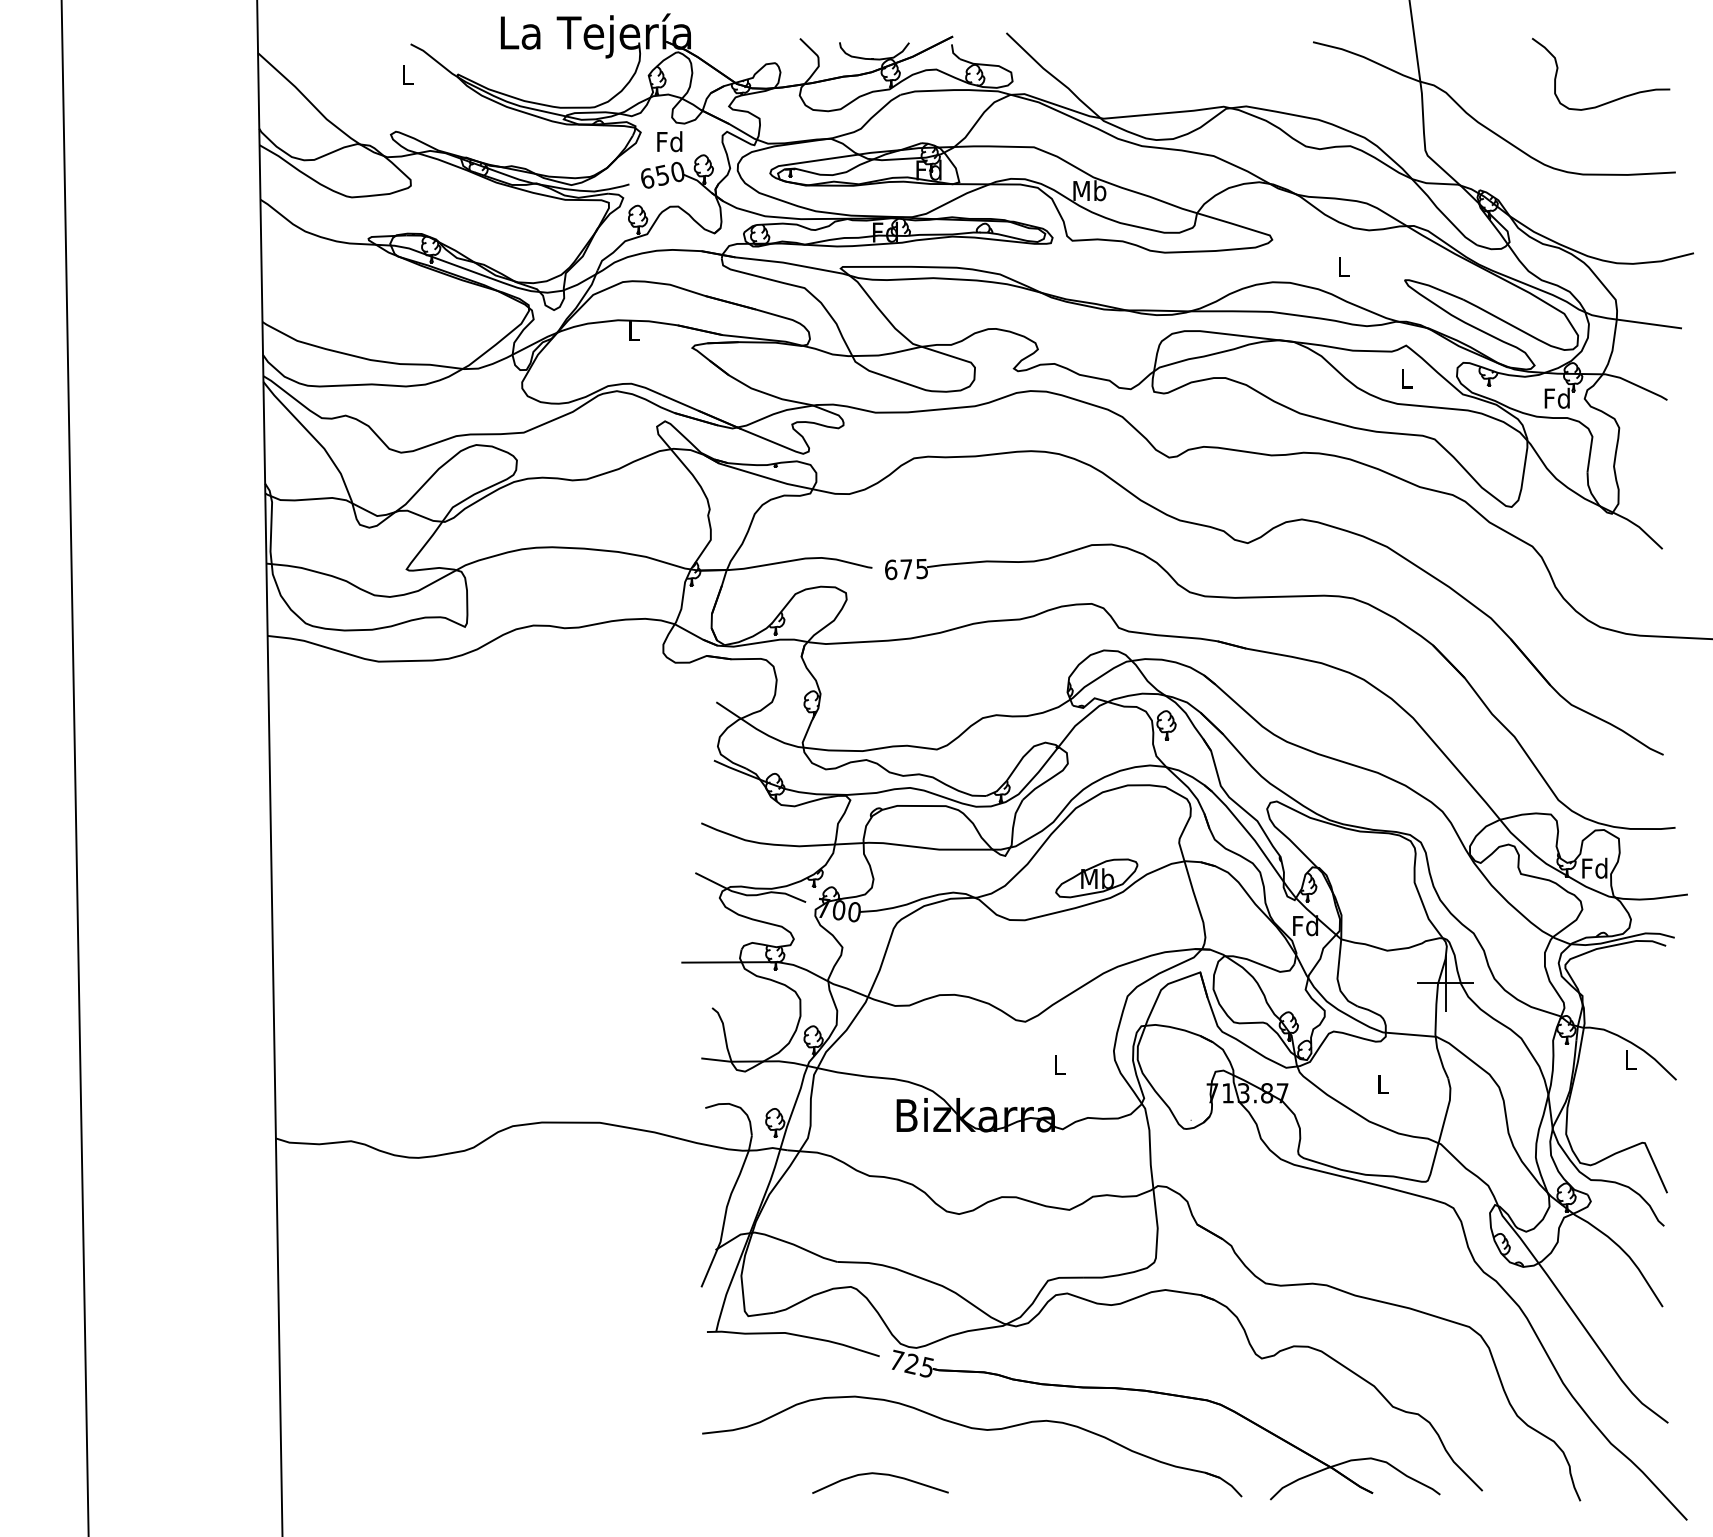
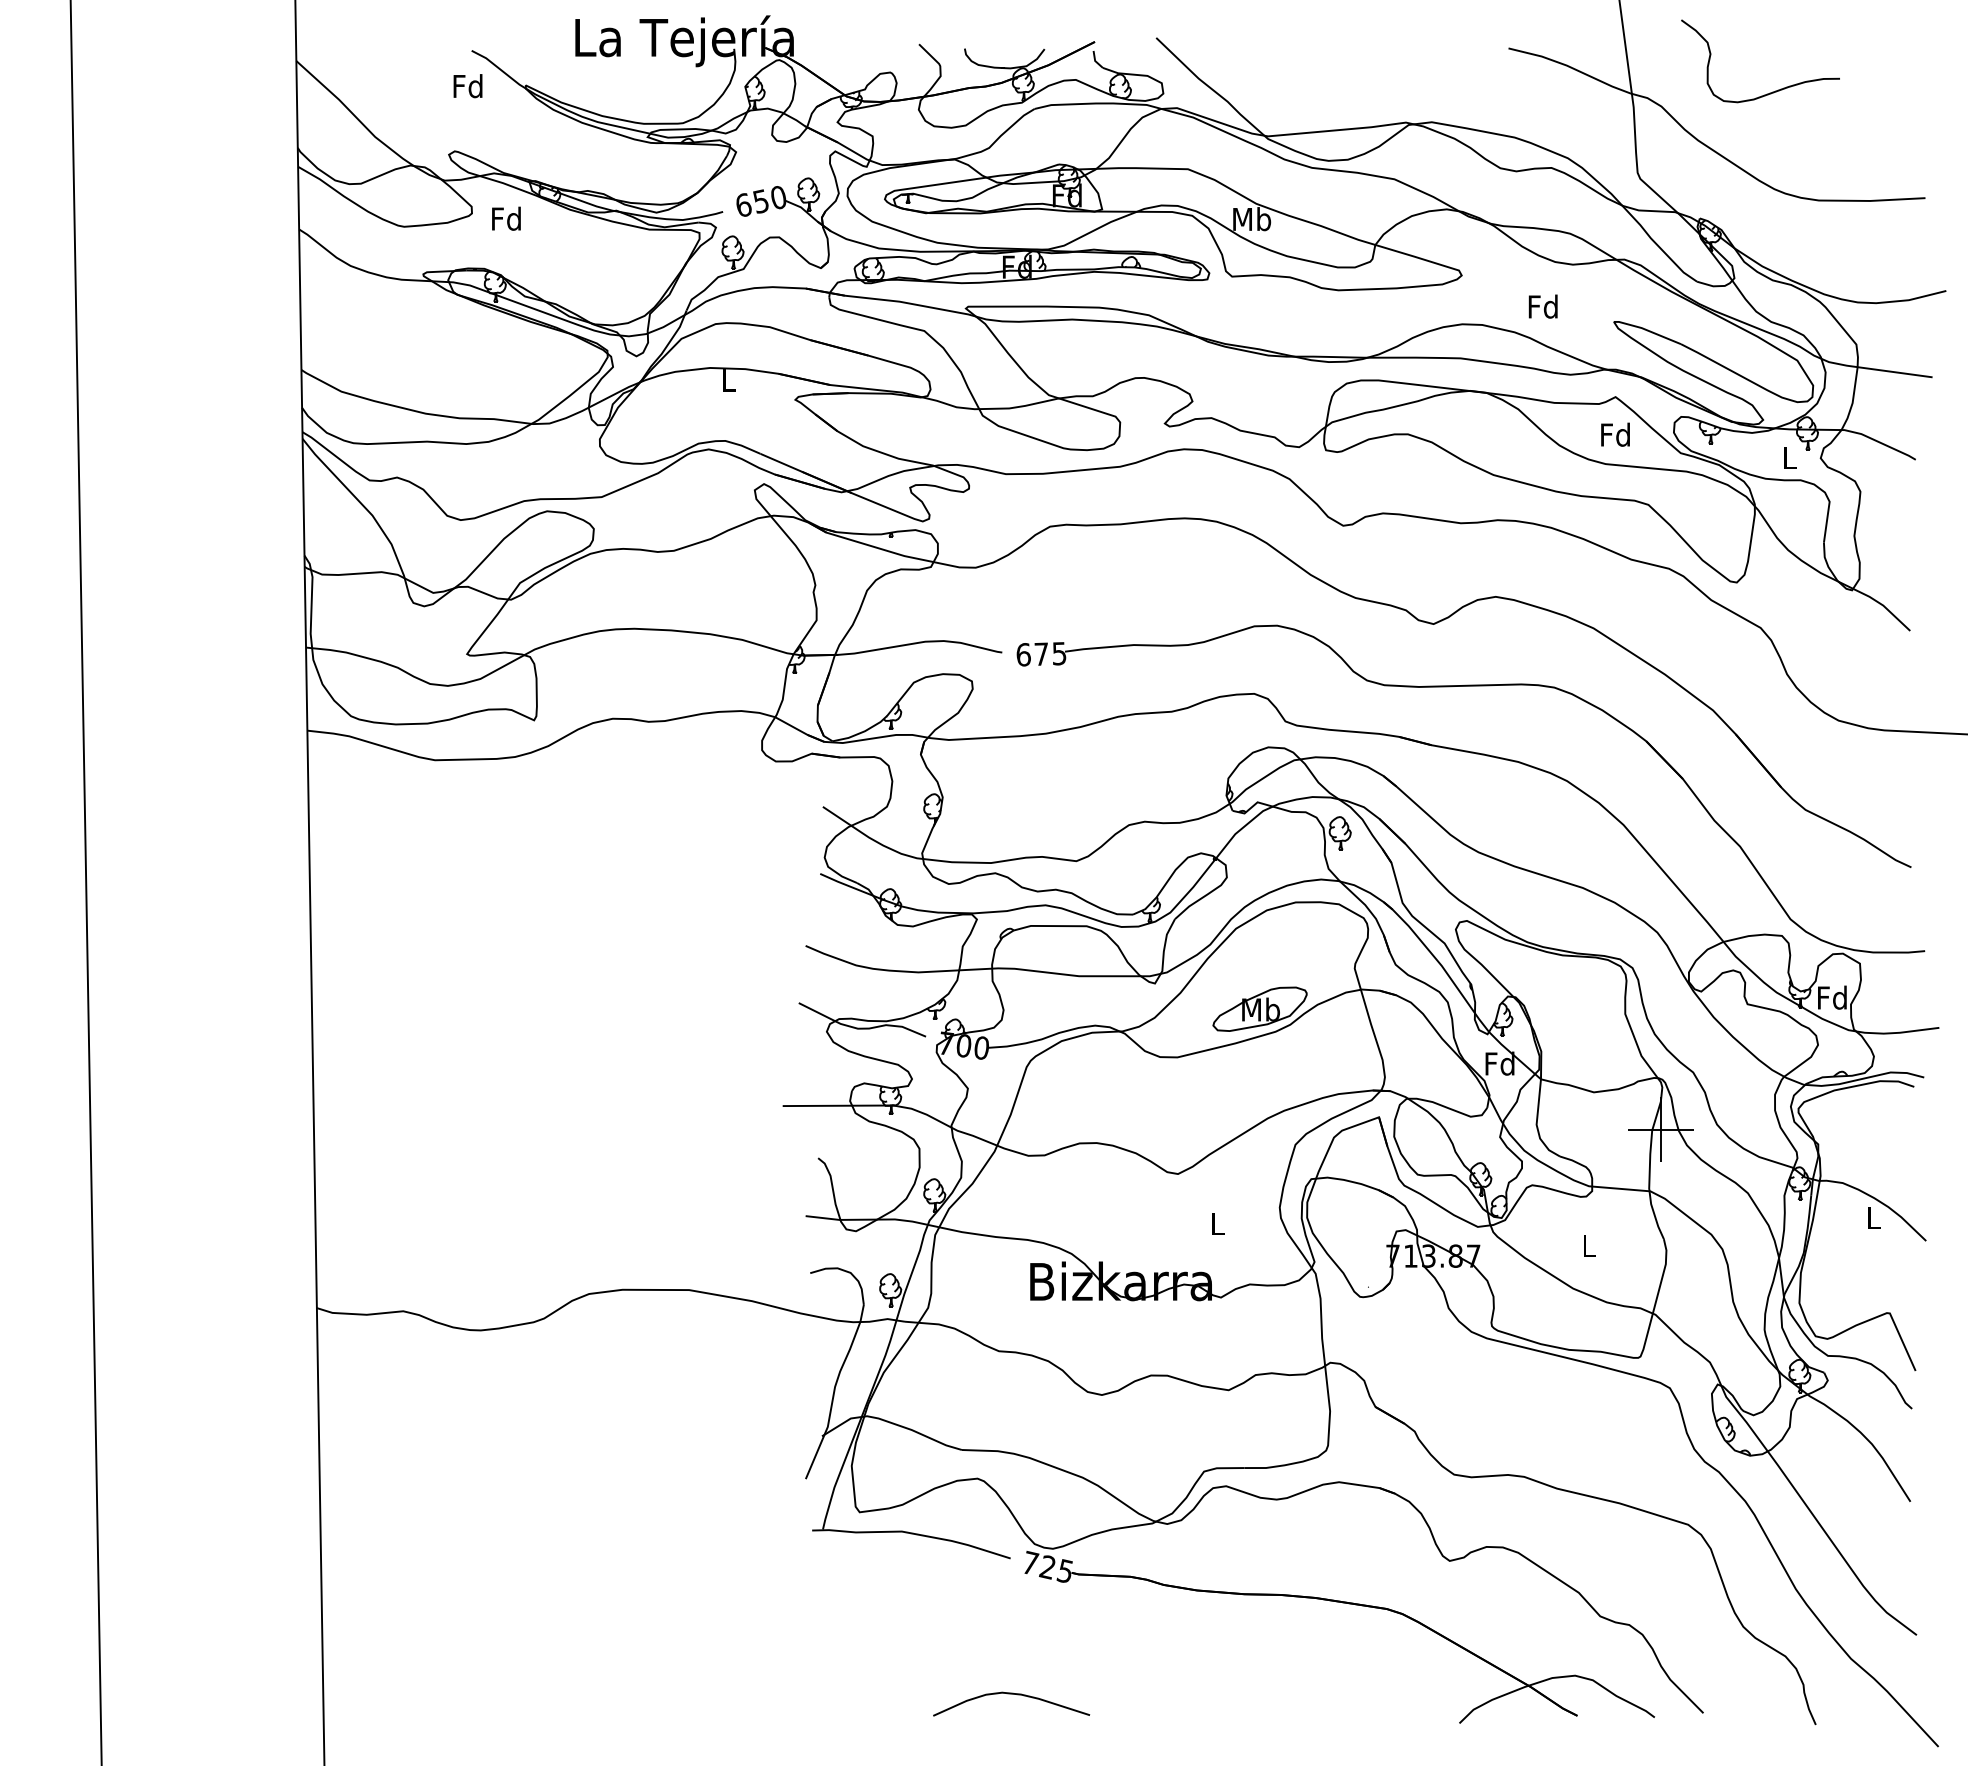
text: (406, 75) -> (467, 86), L -> Fd
curve: (1608, 101) -> (1769, 92), moved
text: (669, 141) -> (506, 218), moved
text: (1342, 266) -> (1542, 306), L -> Fd
text: (1406, 378) -> (1615, 434), L -> Fd
text: (1556, 398) -> (1788, 457), Fd -> L
part: (973, 1429) -> (1118, 1642), removed

